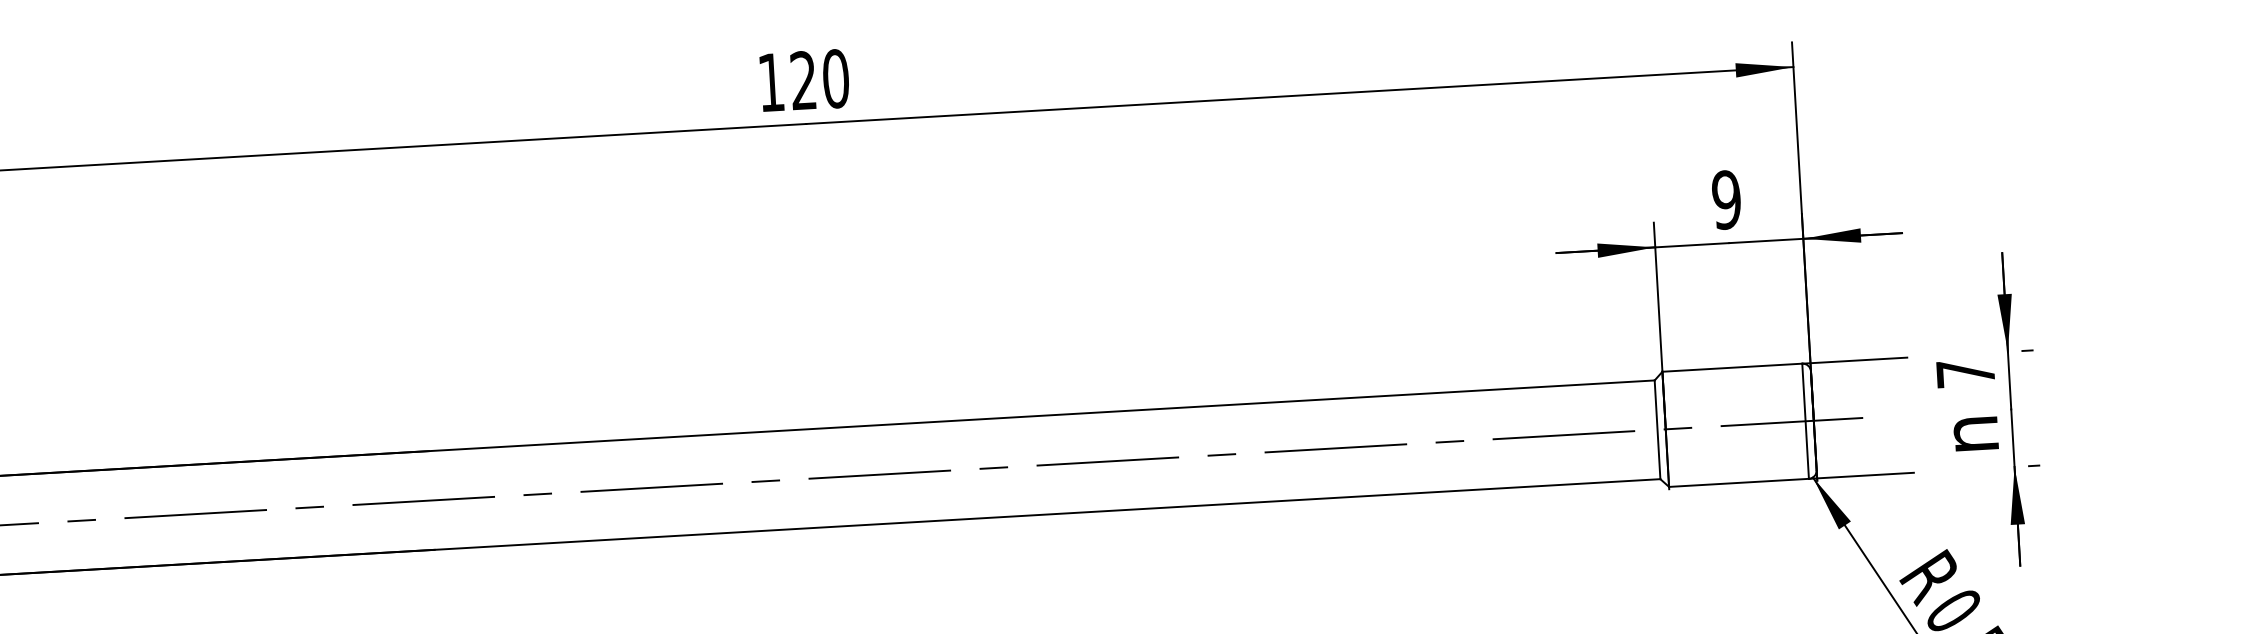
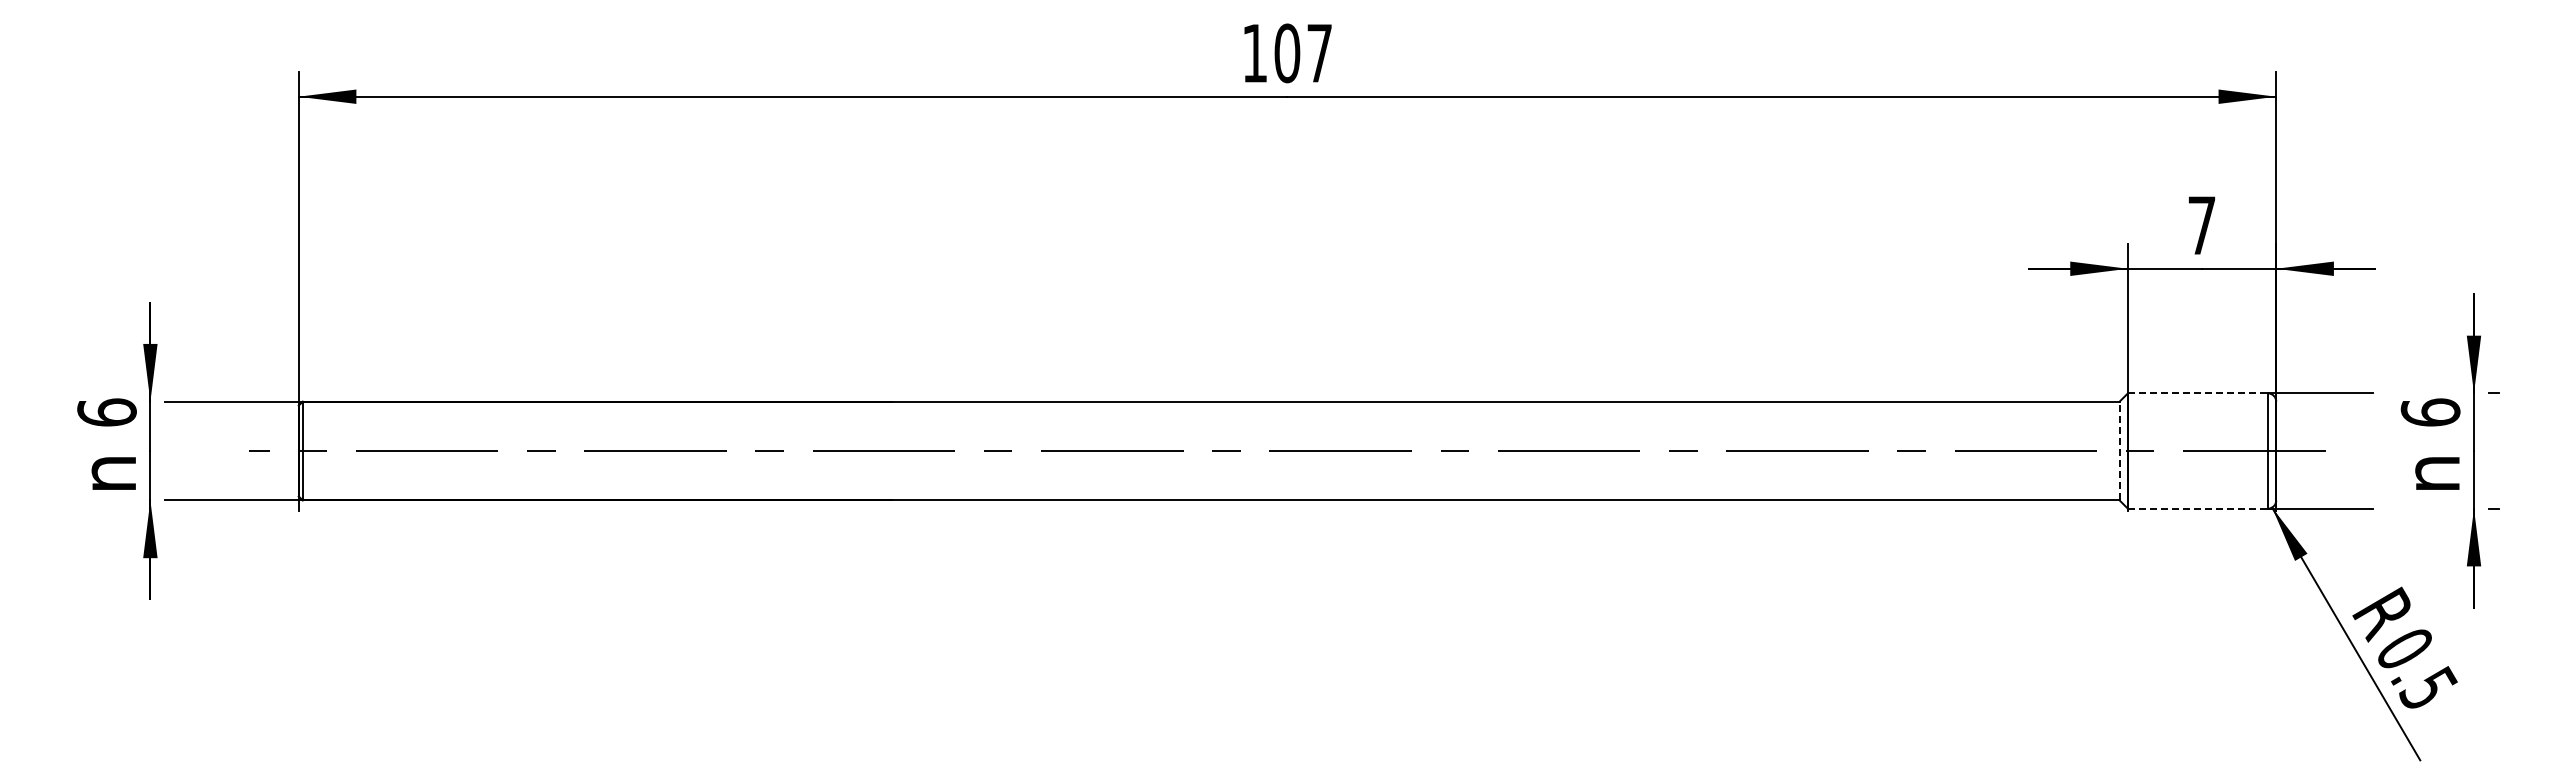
text: (819, 79) -> (1303, 53), 120 -> 107
text: (1726, 199) -> (2201, 225), 9 -> 7
line: (1732, 367) -> (2198, 393), solid -> dashed
text: (1965, 373) -> (2430, 412), 7 -> 6
line: (1657, 429) -> (2119, 450), solid -> dashed
line: (1739, 482) -> (2198, 508), solid -> dashed

